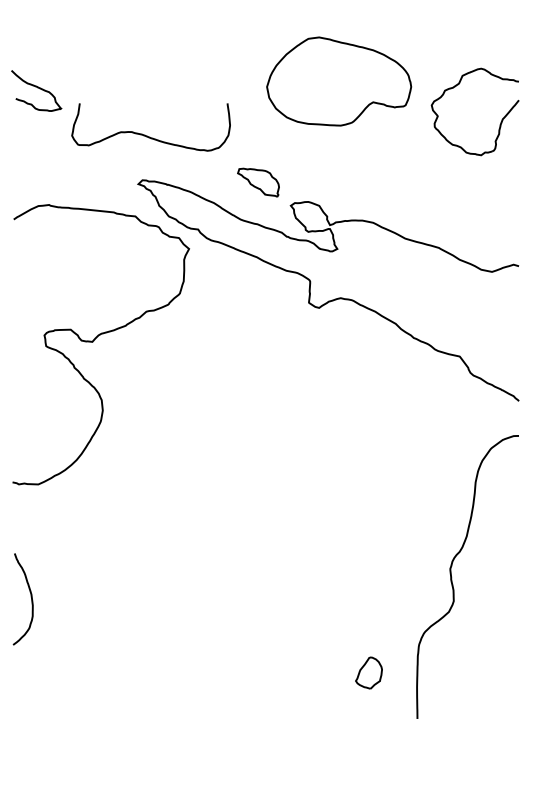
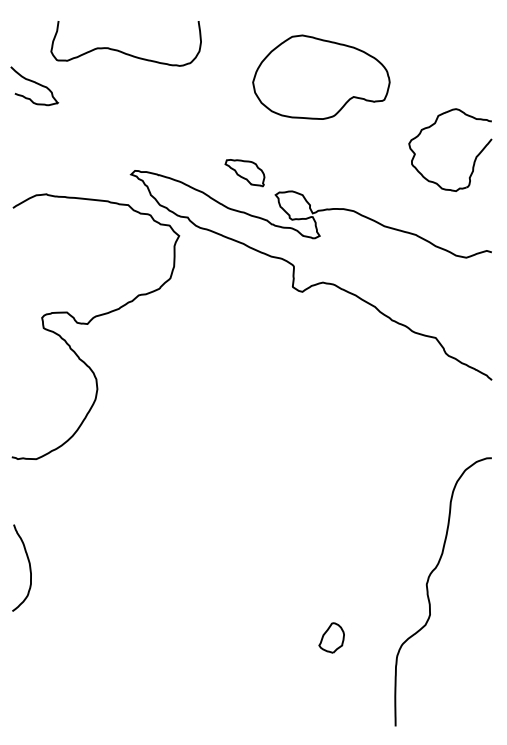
part: (499, 123) -> (473, 161), moved
curve: (148, 135) -> (123, 51), moved
curve: (452, 576) -> (428, 591), moved
part: (368, 672) -> (331, 637), moved

